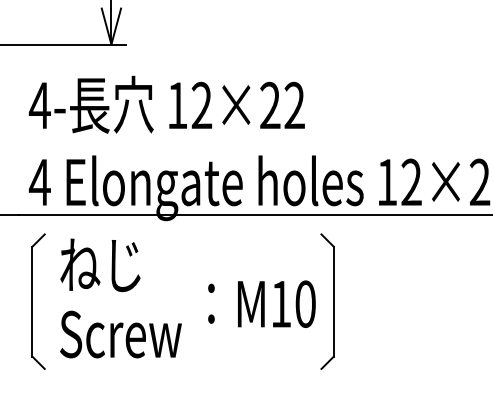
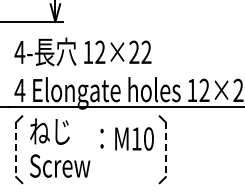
line: (33, 303) -> (16, 150), solid -> dashed
text: (260, 303) -> (126, 138), moved
line: (333, 303) -> (165, 150), solid -> dashed

